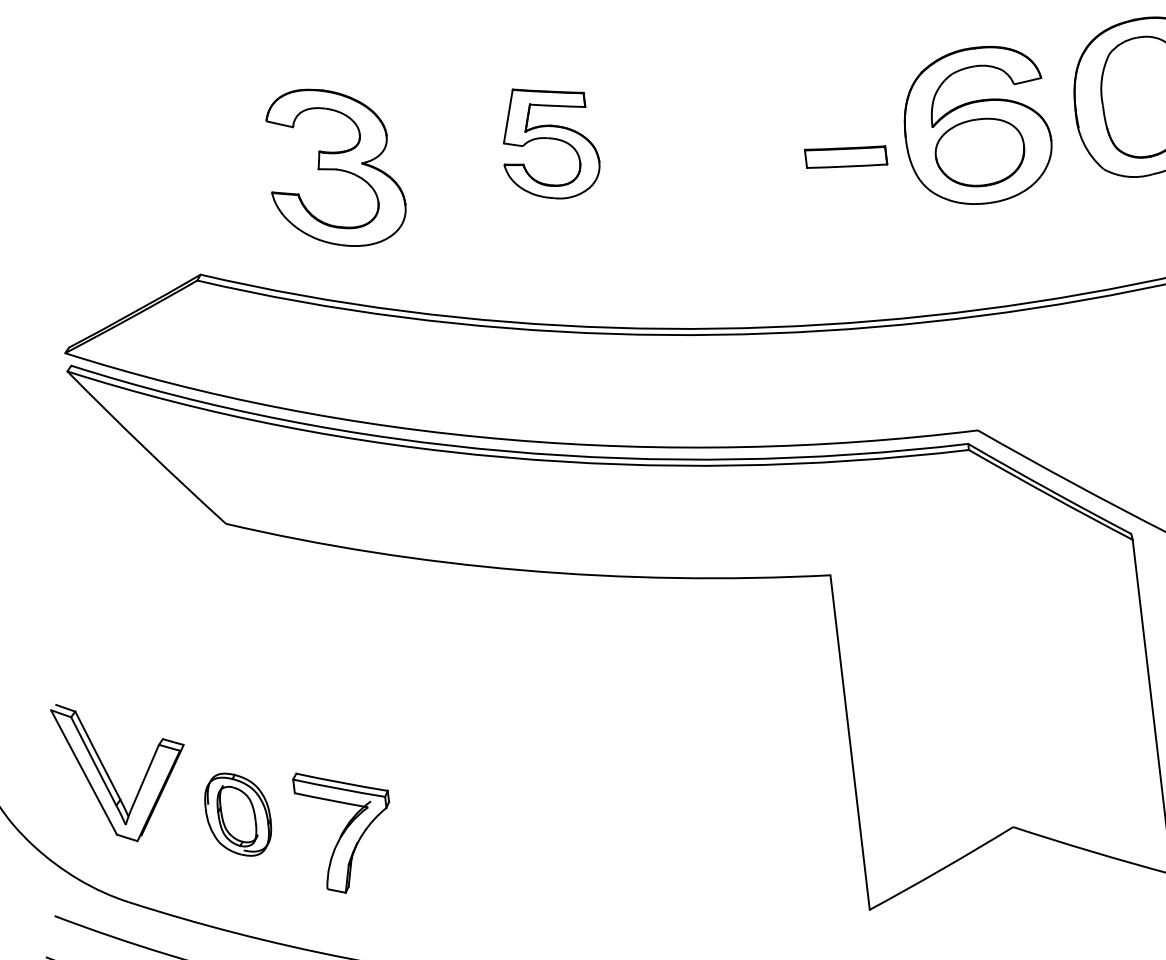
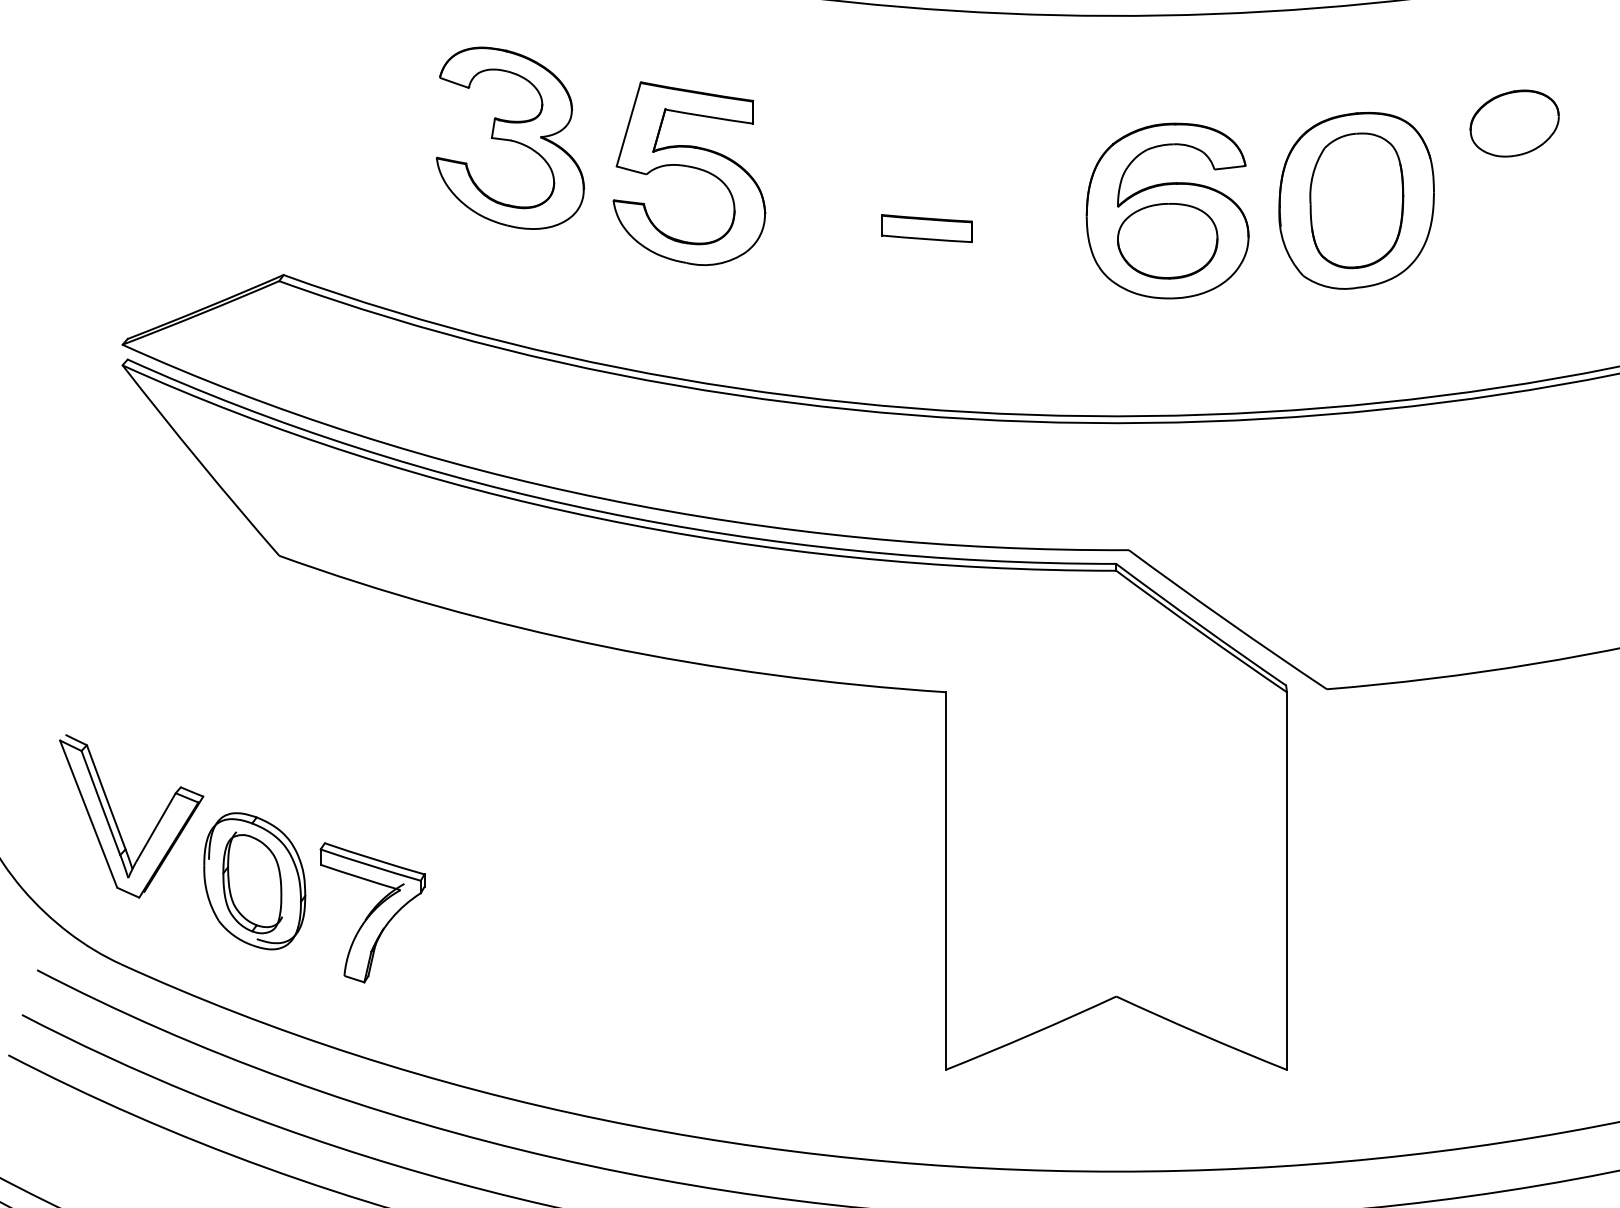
part: (549, 142) -> (689, 173), size x1.43
part: (845, 157) -> (926, 228), moved
part: (335, 166) -> (510, 137), moved
part: (237, 814) -> (254, 881), size x1.43

